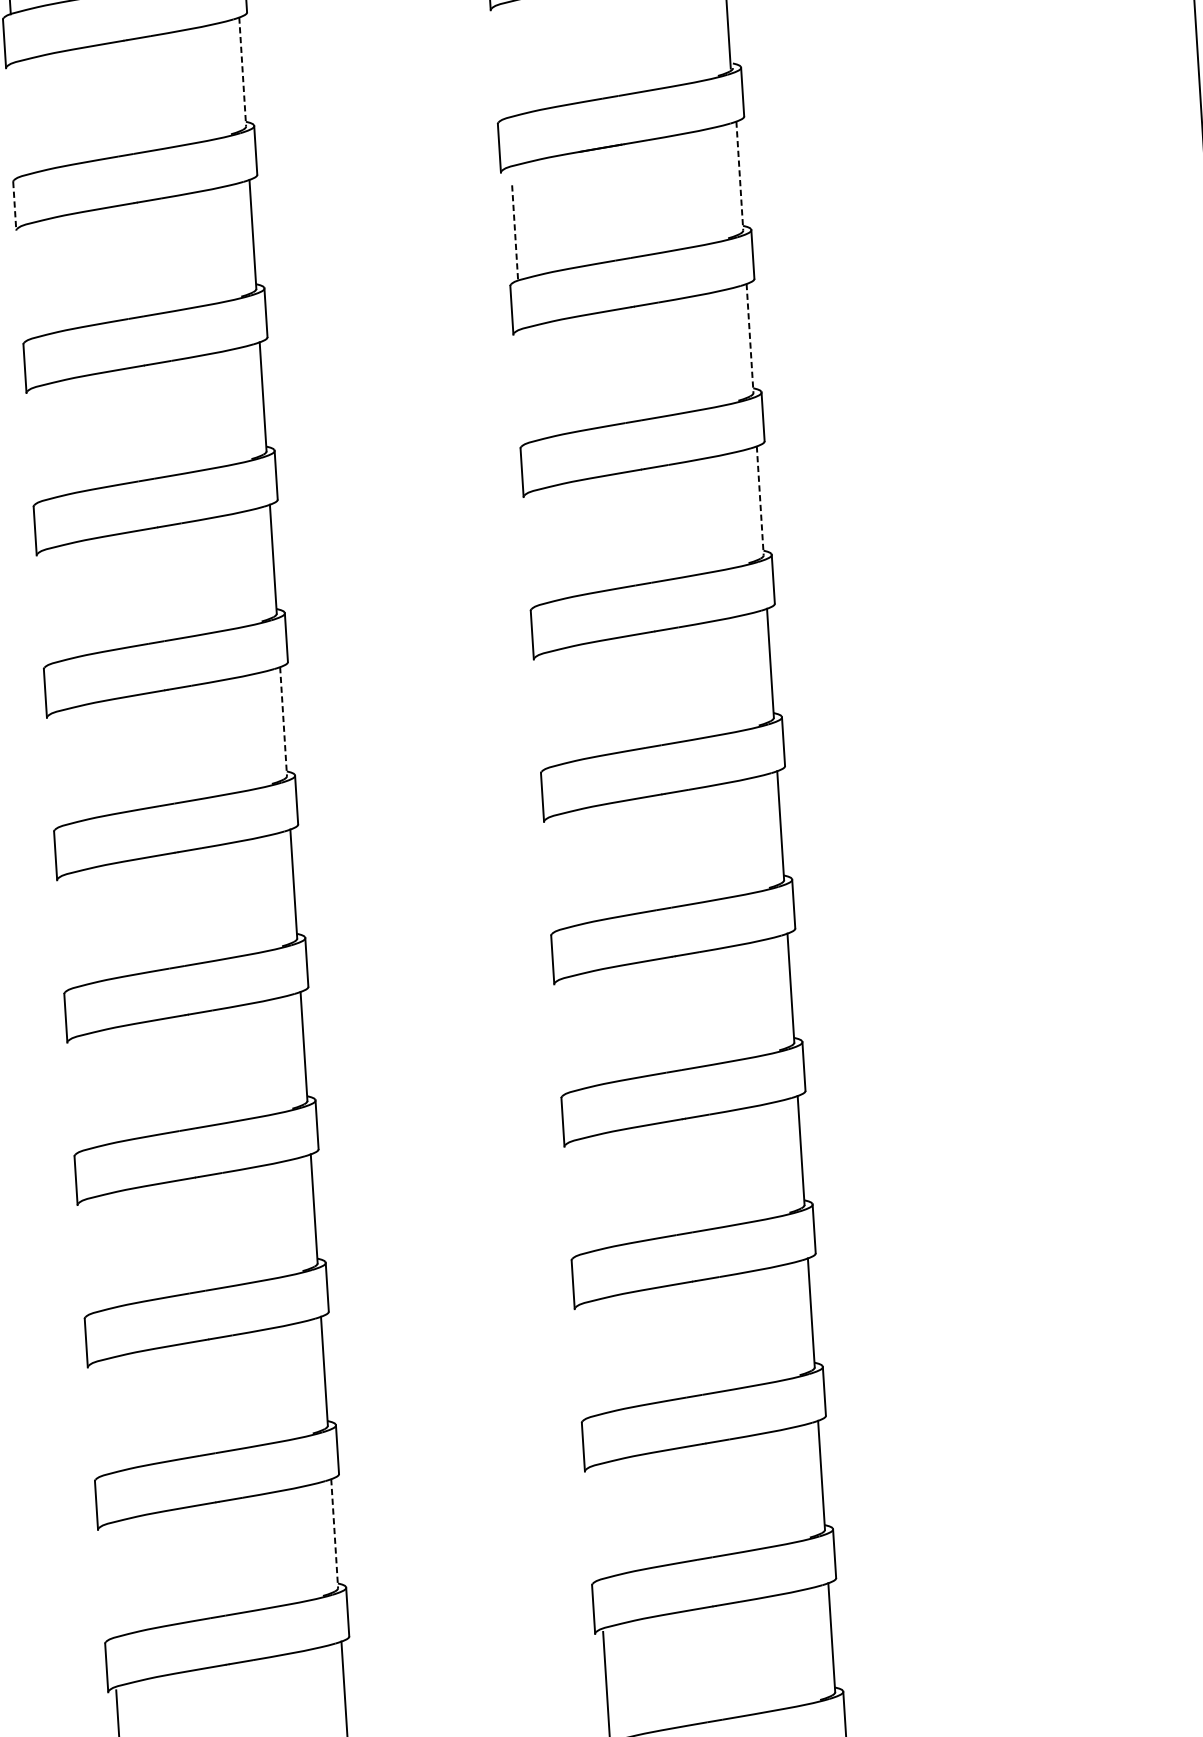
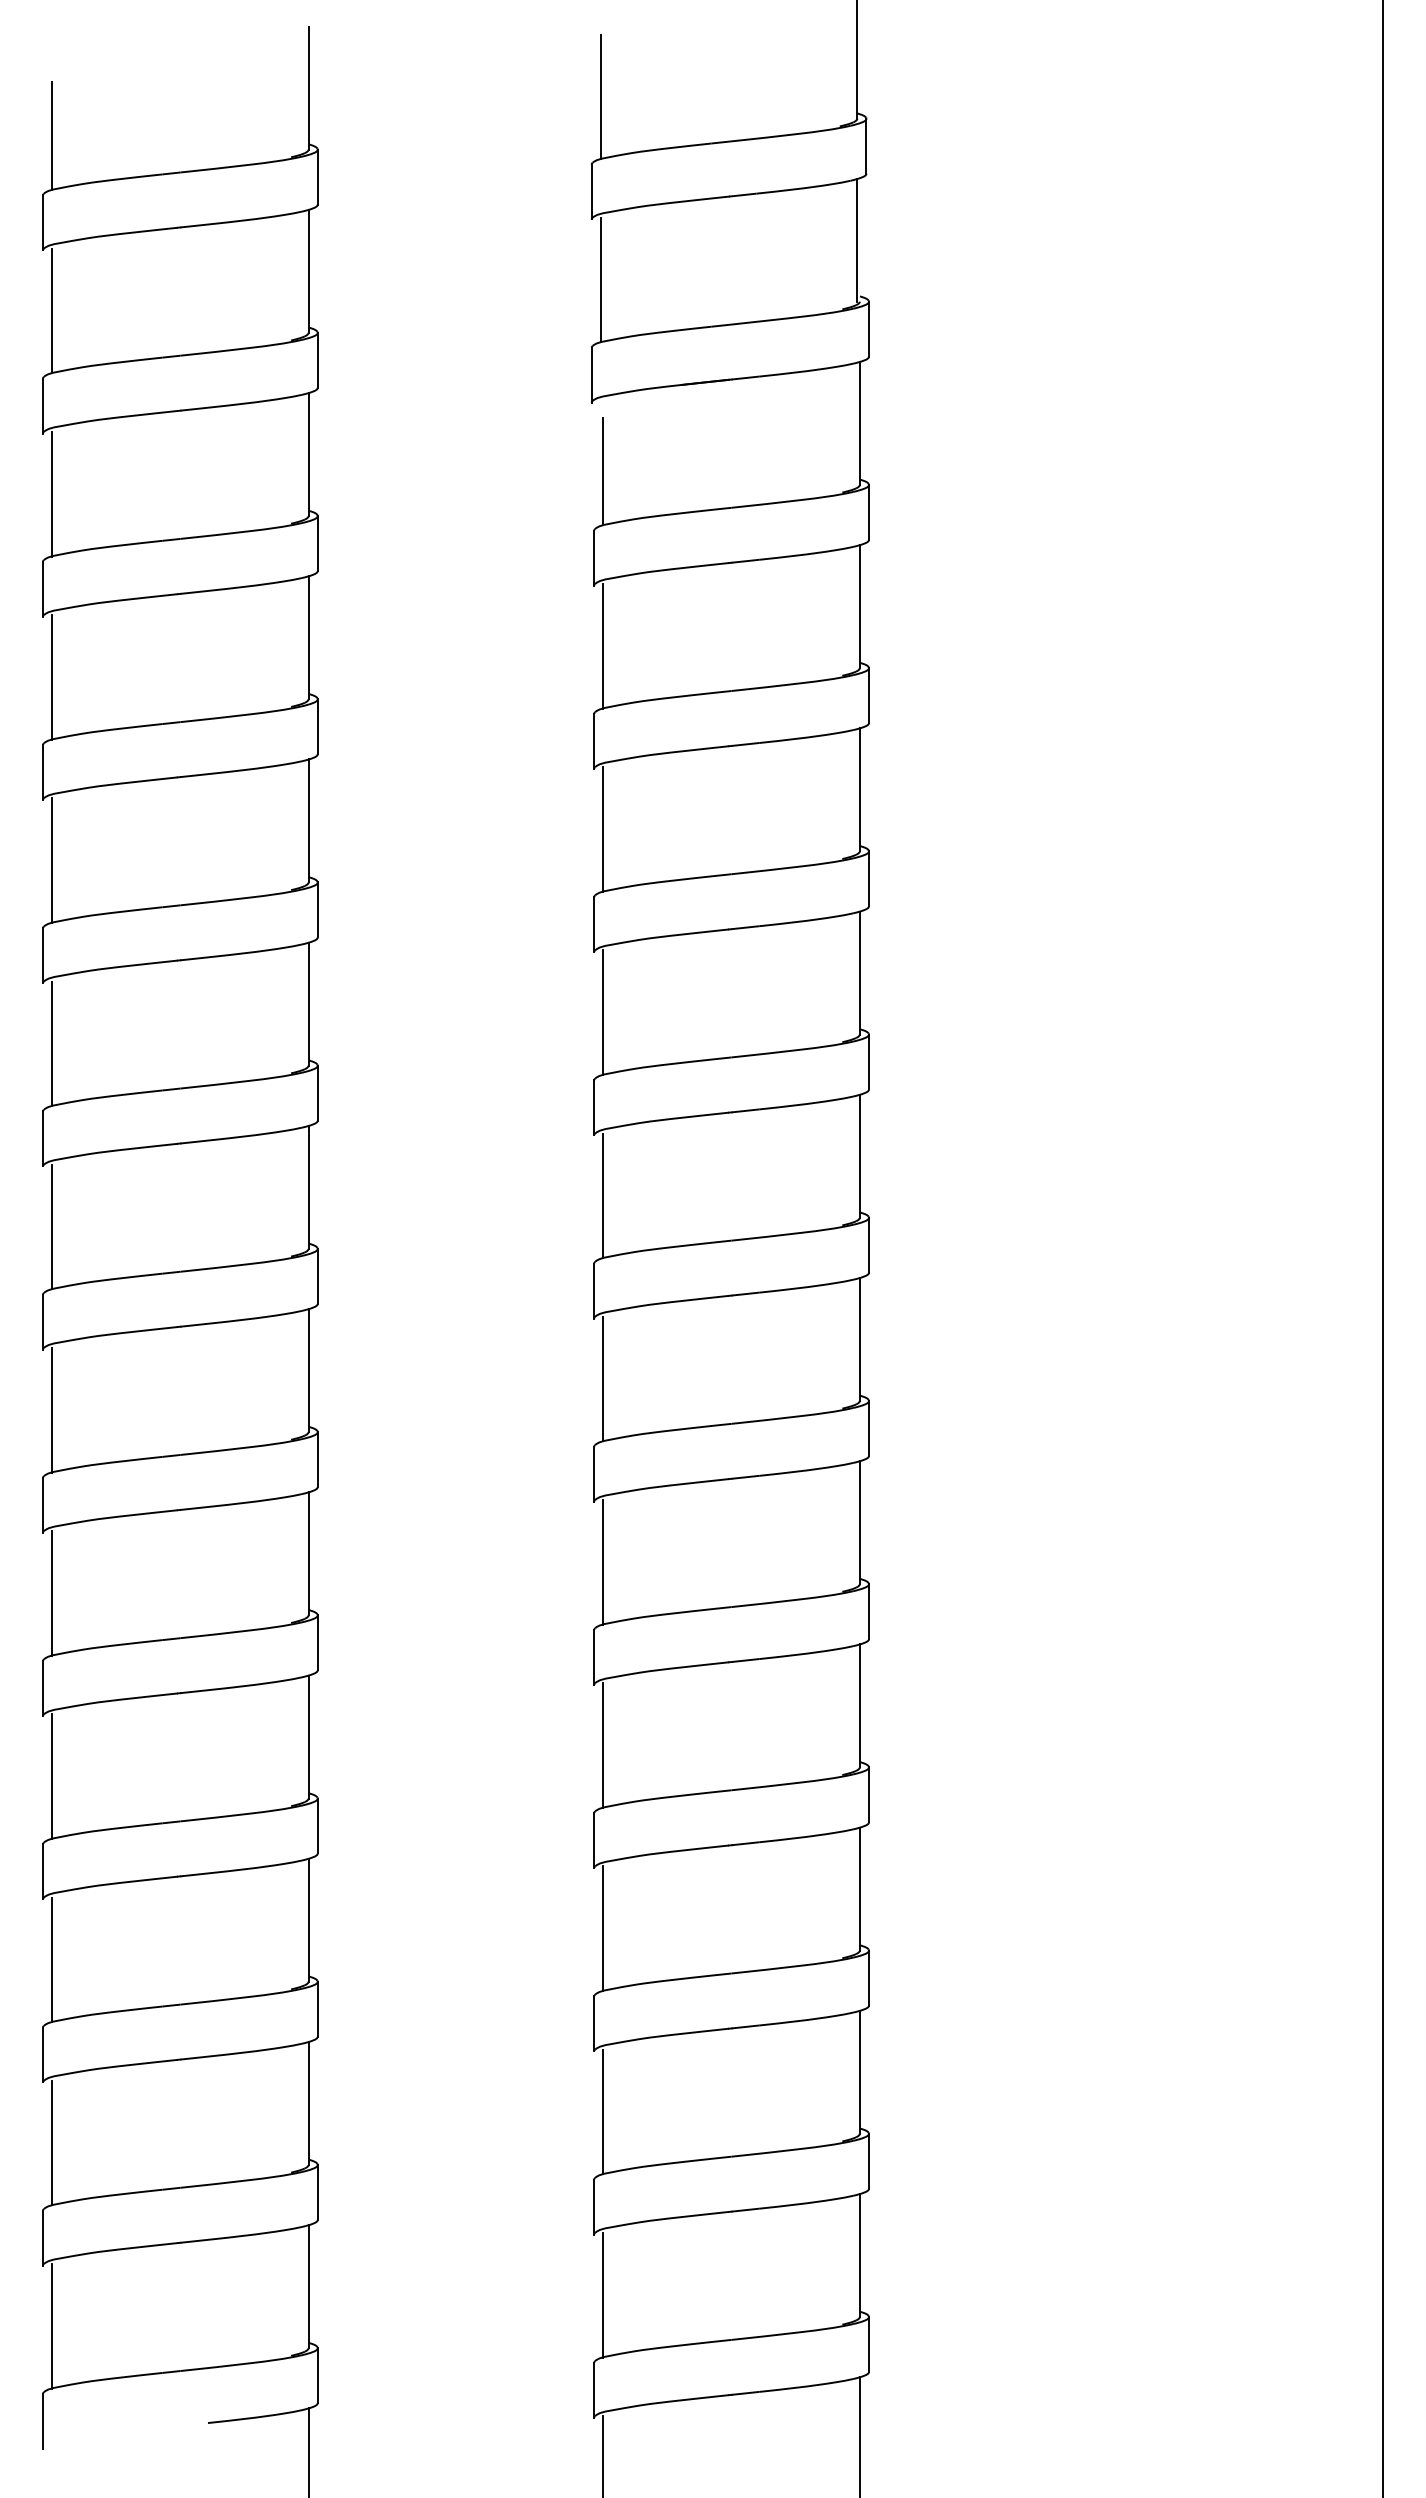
line: (501, 62) -> (600, 279), added
line: (242, 72) -> (308, 271), dashed -> solid
line: (17, 120) -> (52, 310), added
line: (739, 176) -> (859, 423), dashed -> solid
line: (15, 206) -> (43, 406), dashed -> solid
line: (515, 232) -> (603, 471), dashed -> solid
line: (28, 283) -> (52, 493), added
line: (749, 339) -> (859, 607), dashed -> solid
line: (525, 388) -> (603, 646), added
line: (38, 446) -> (52, 677), added
line: (759, 501) -> (859, 790), dashed -> solid
line: (535, 550) -> (603, 829), added
line: (48, 608) -> (52, 860), added
line: (545, 712) -> (603, 1012), added
line: (283, 721) -> (308, 1004), dashed -> solid
line: (58, 770) -> (52, 1043), added
line: (555, 874) -> (603, 1195), added
line: (68, 932) -> (52, 1226), added
line: (565, 1036) -> (603, 1378), added
line: (79, 1095) -> (52, 1409), added
line: (576, 1200) -> (603, 1562), added
line: (89, 1258) -> (52, 1593), added
line: (586, 1362) -> (603, 1745), added
line: (99, 1420) -> (52, 1776), added
line: (596, 1524) -> (603, 1928), added
line: (334, 1533) -> (308, 1920), dashed -> solid
line: (109, 1582) -> (52, 1959), added

